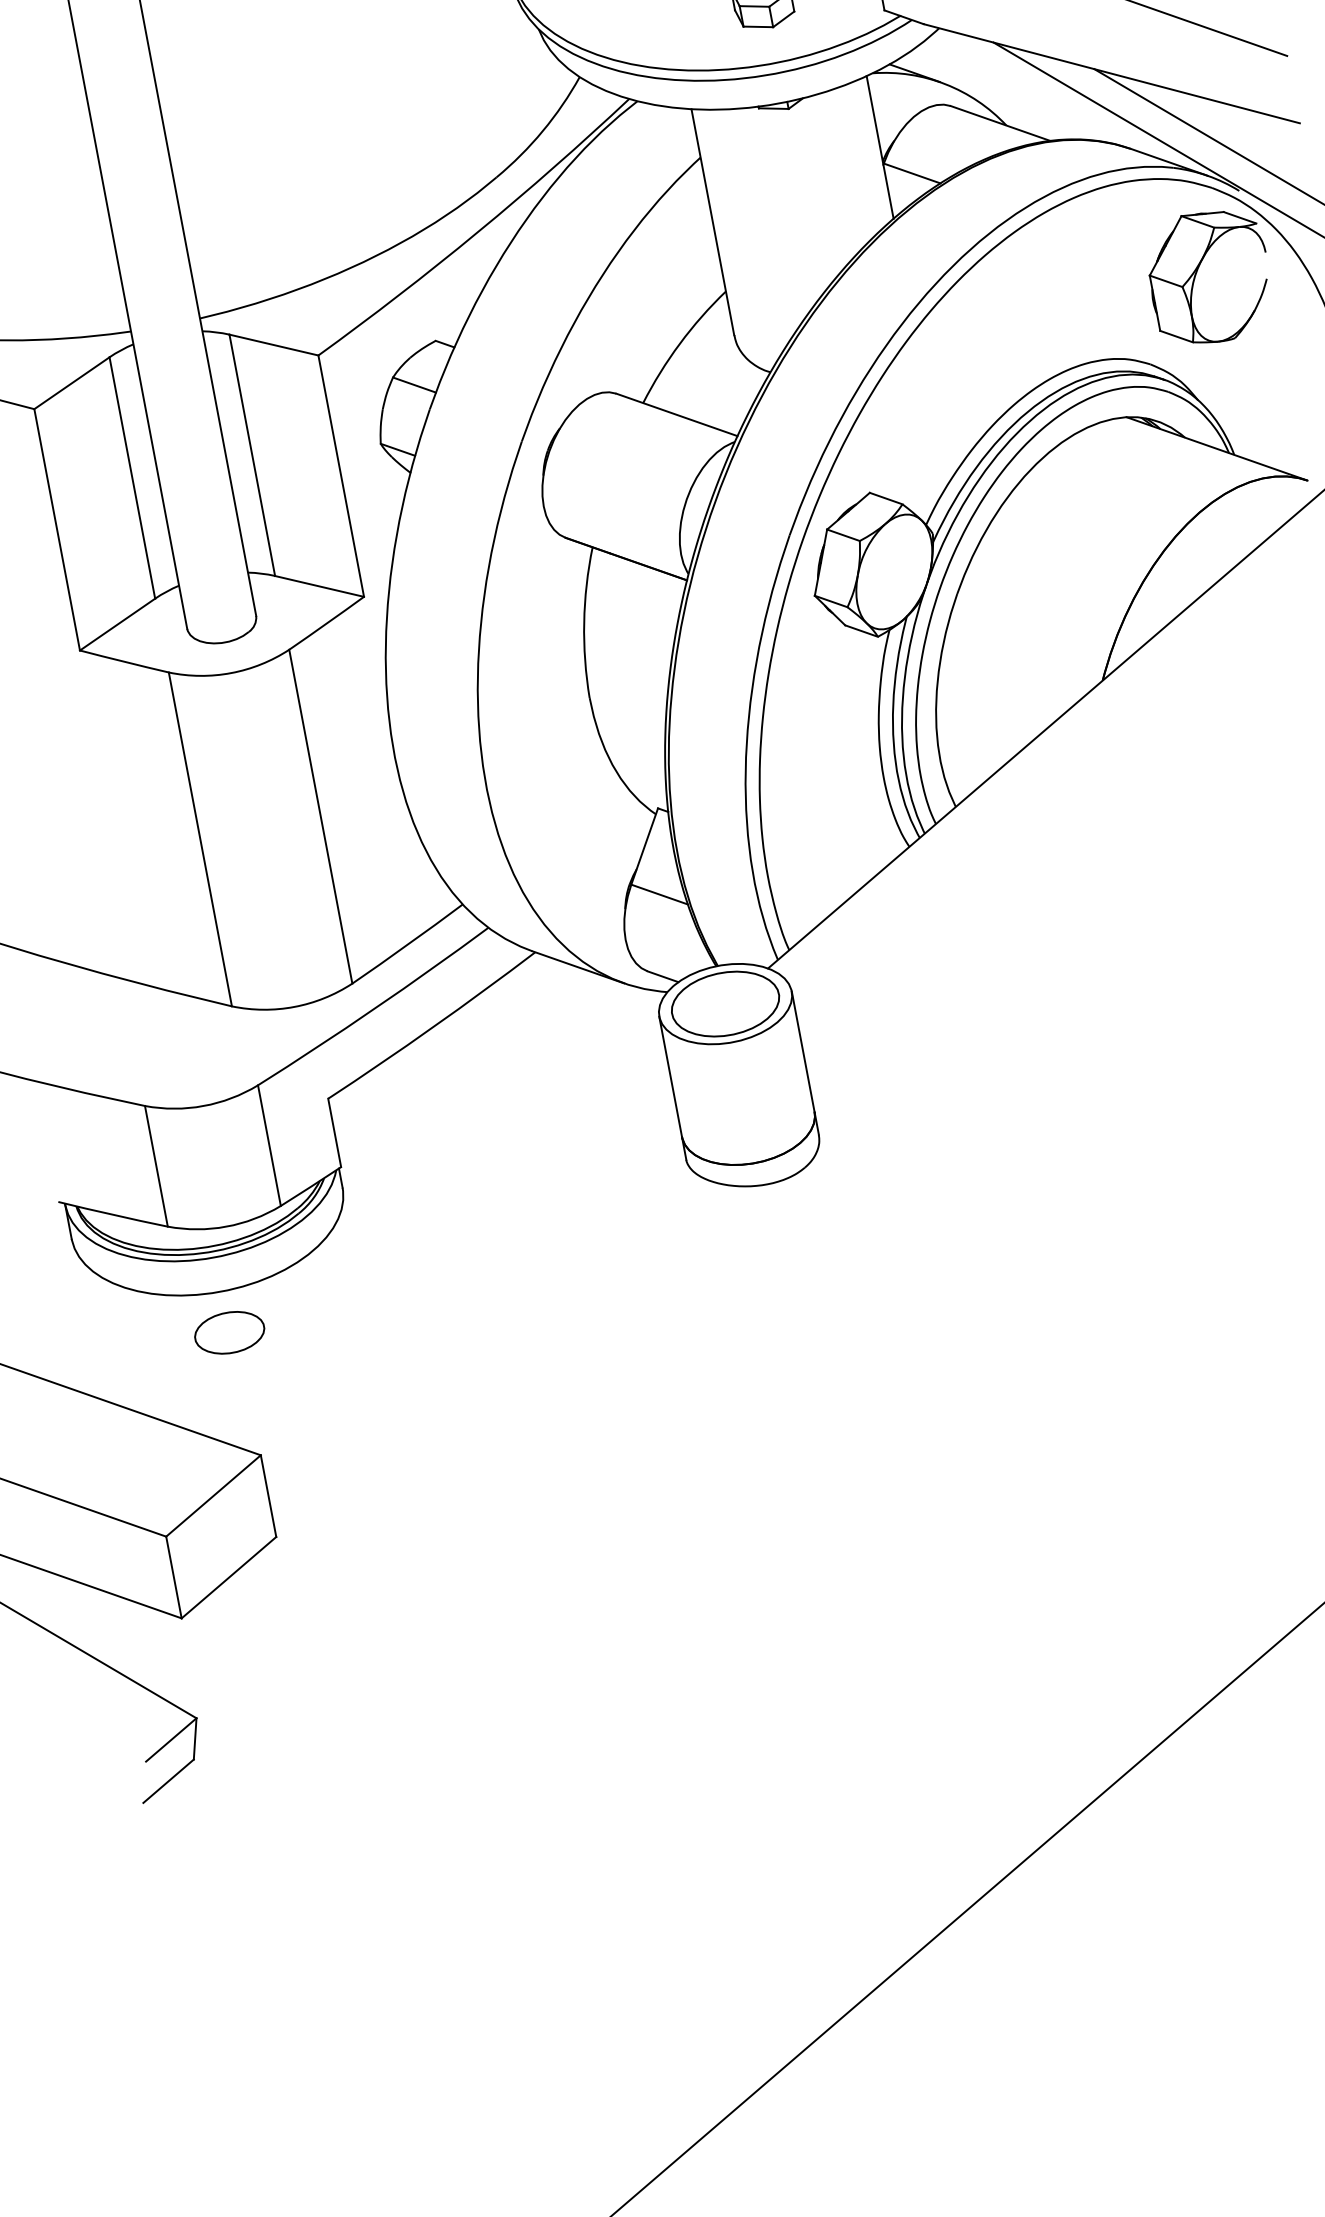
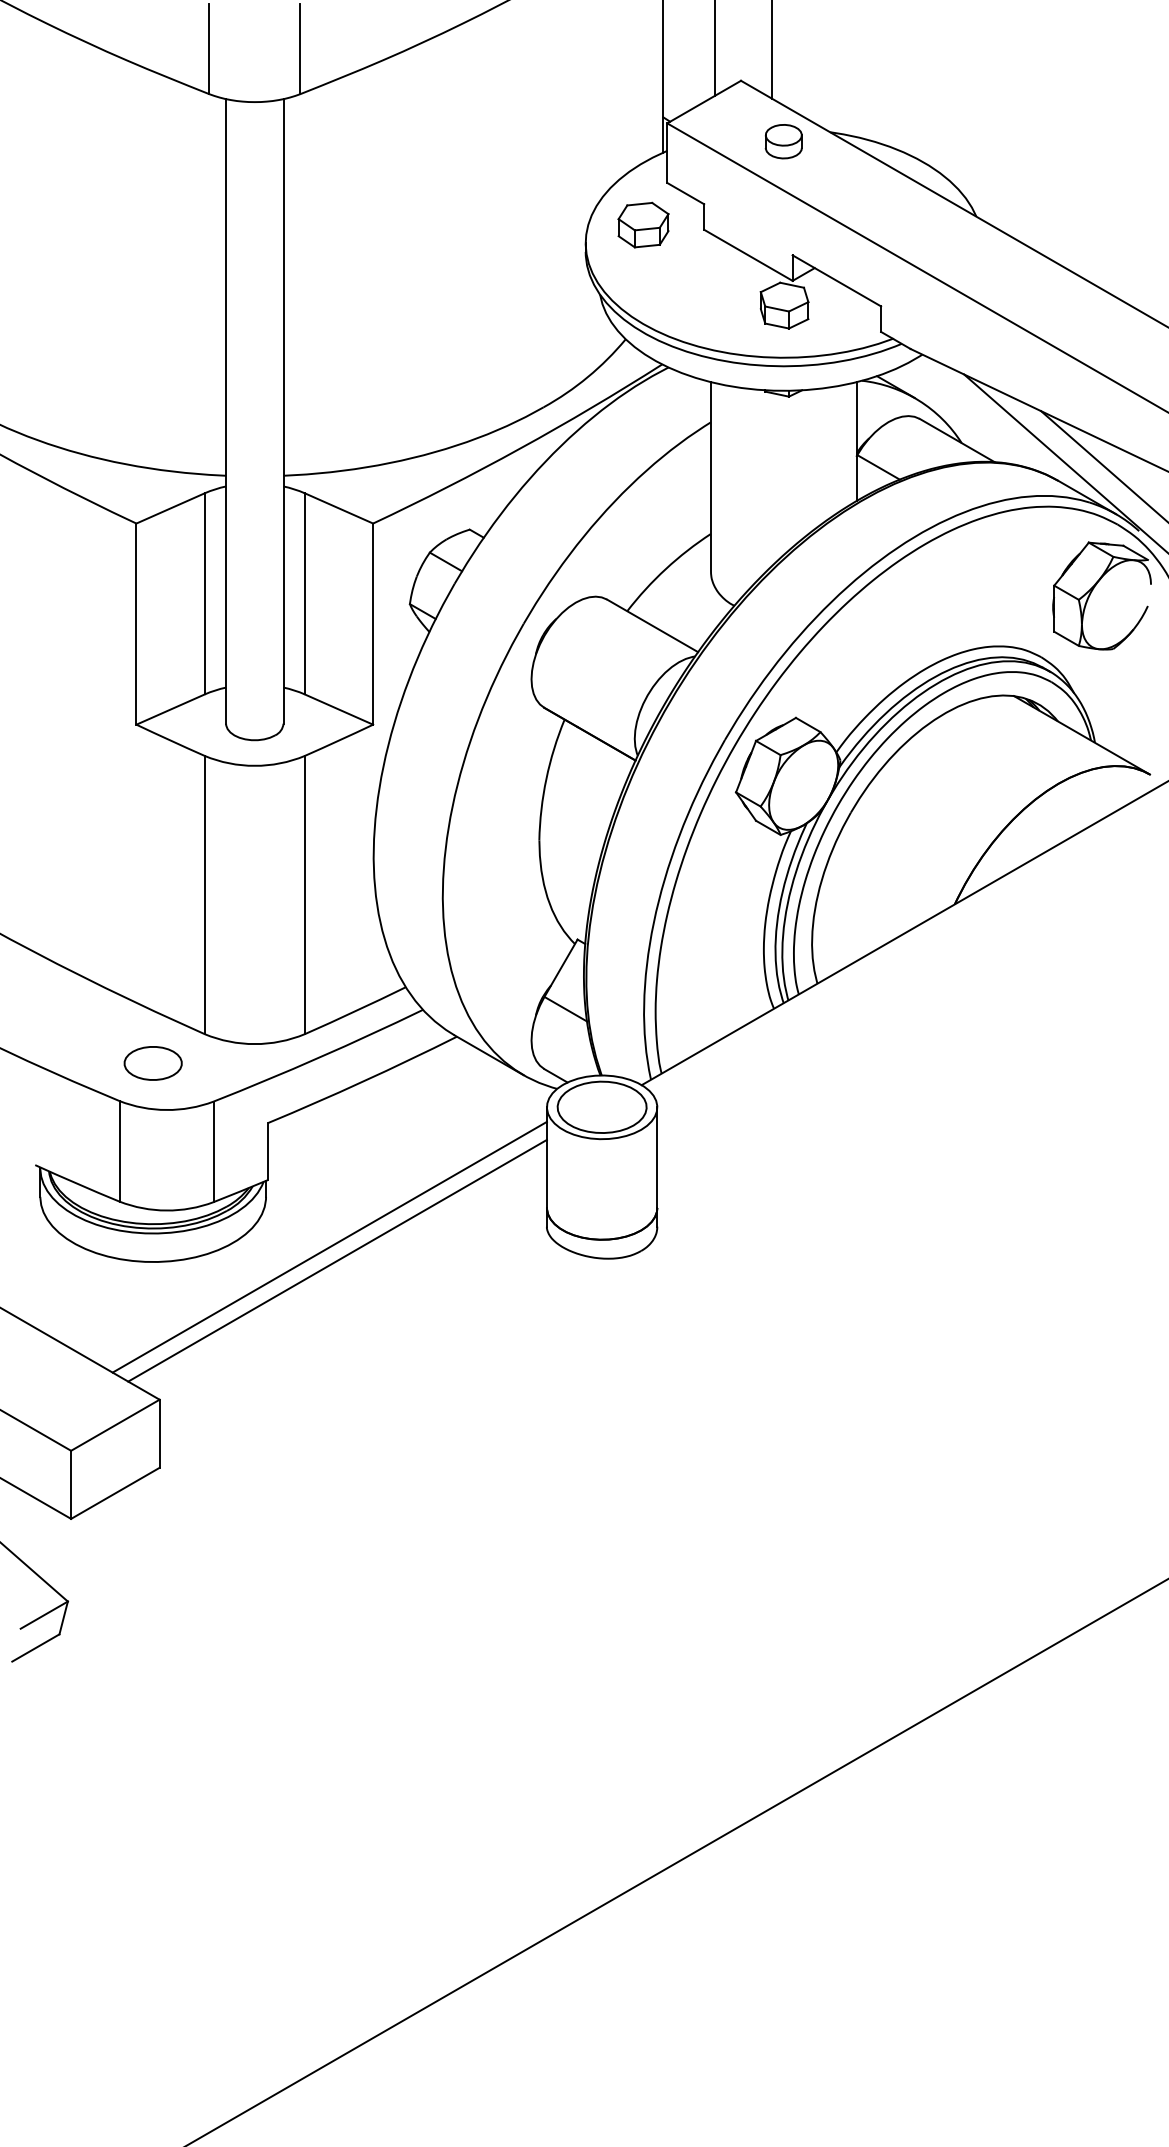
line: (429, 1232) -> (329, 1246), added
line: (442, 1247) -> (337, 1260), added
part: (228, 1333) -> (152, 1063), moved

